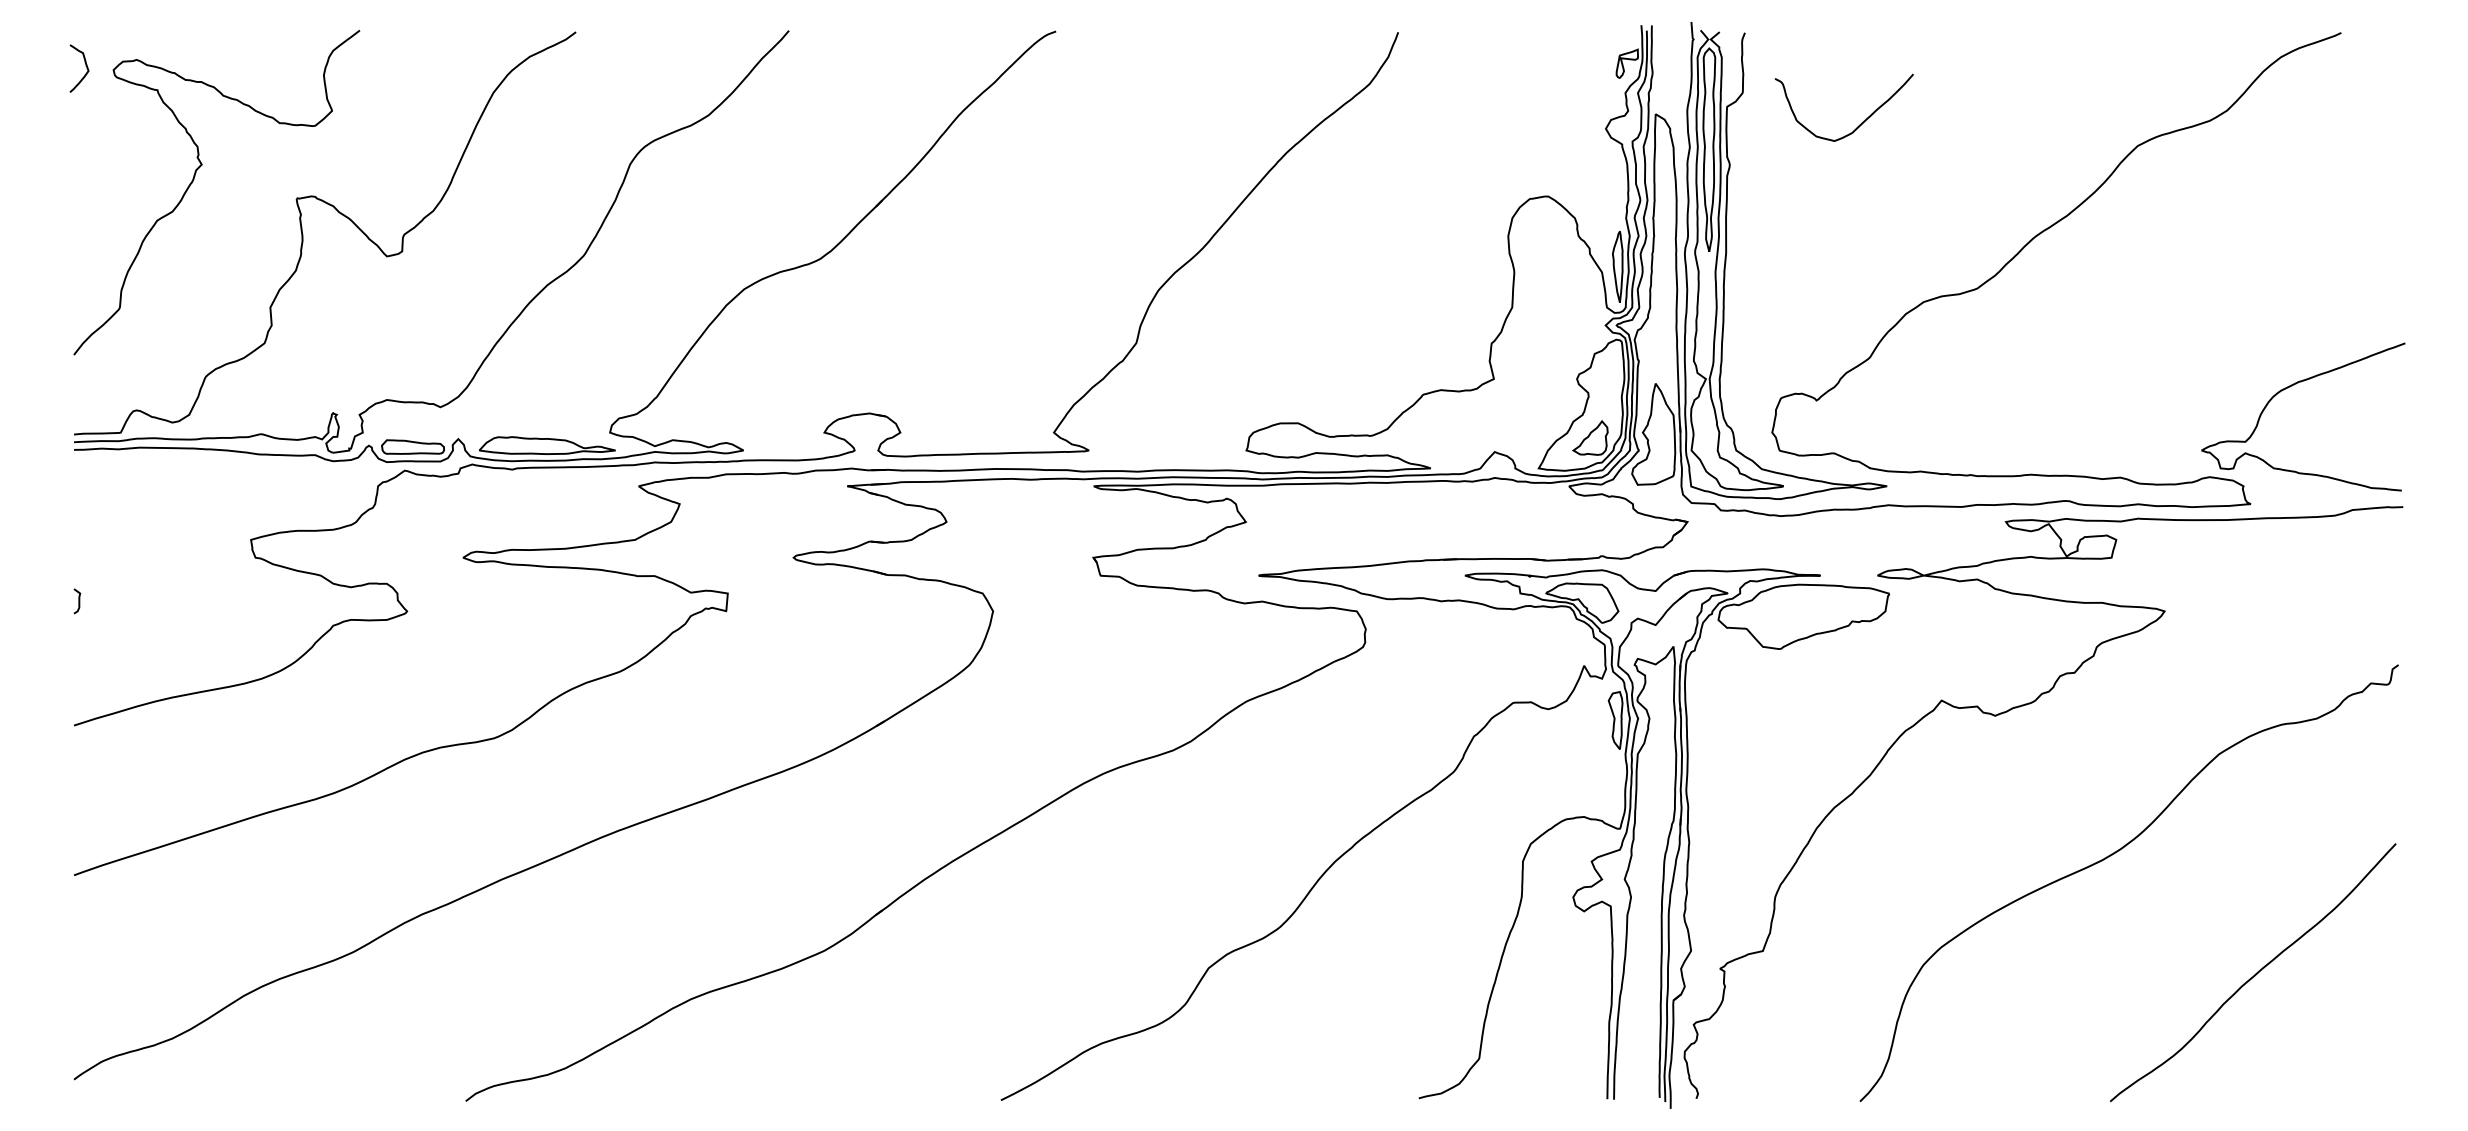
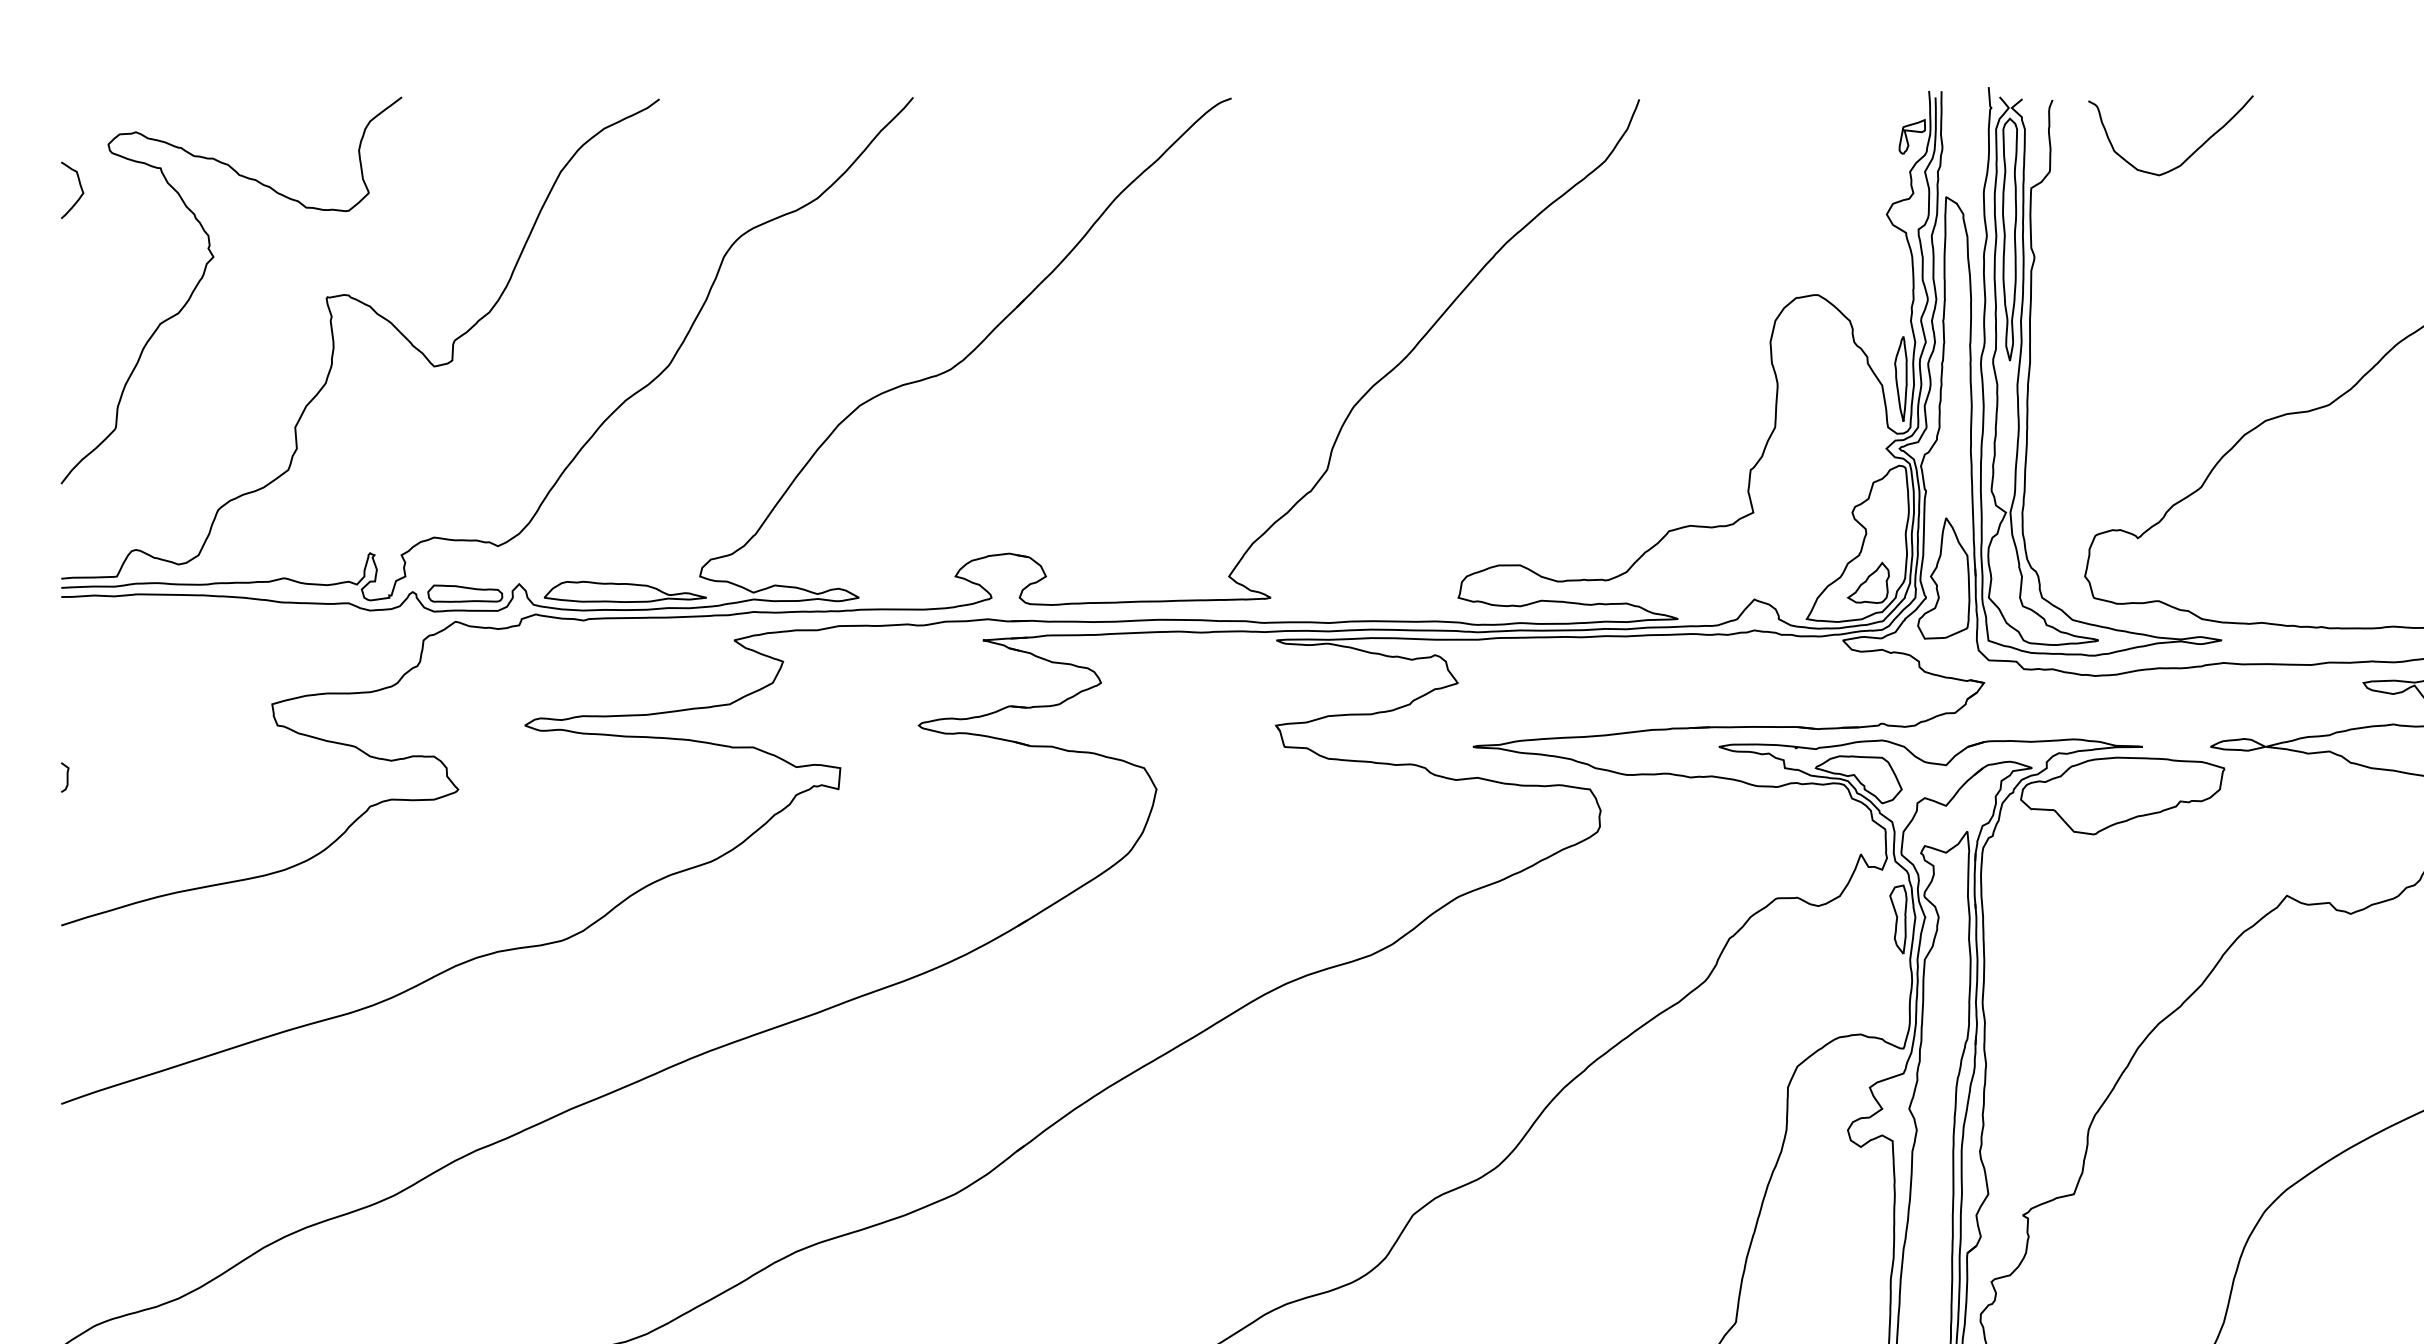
curve: (85, 65) -> (79, 186), moved
curve: (1860, 123) -> (2190, 154), moved

